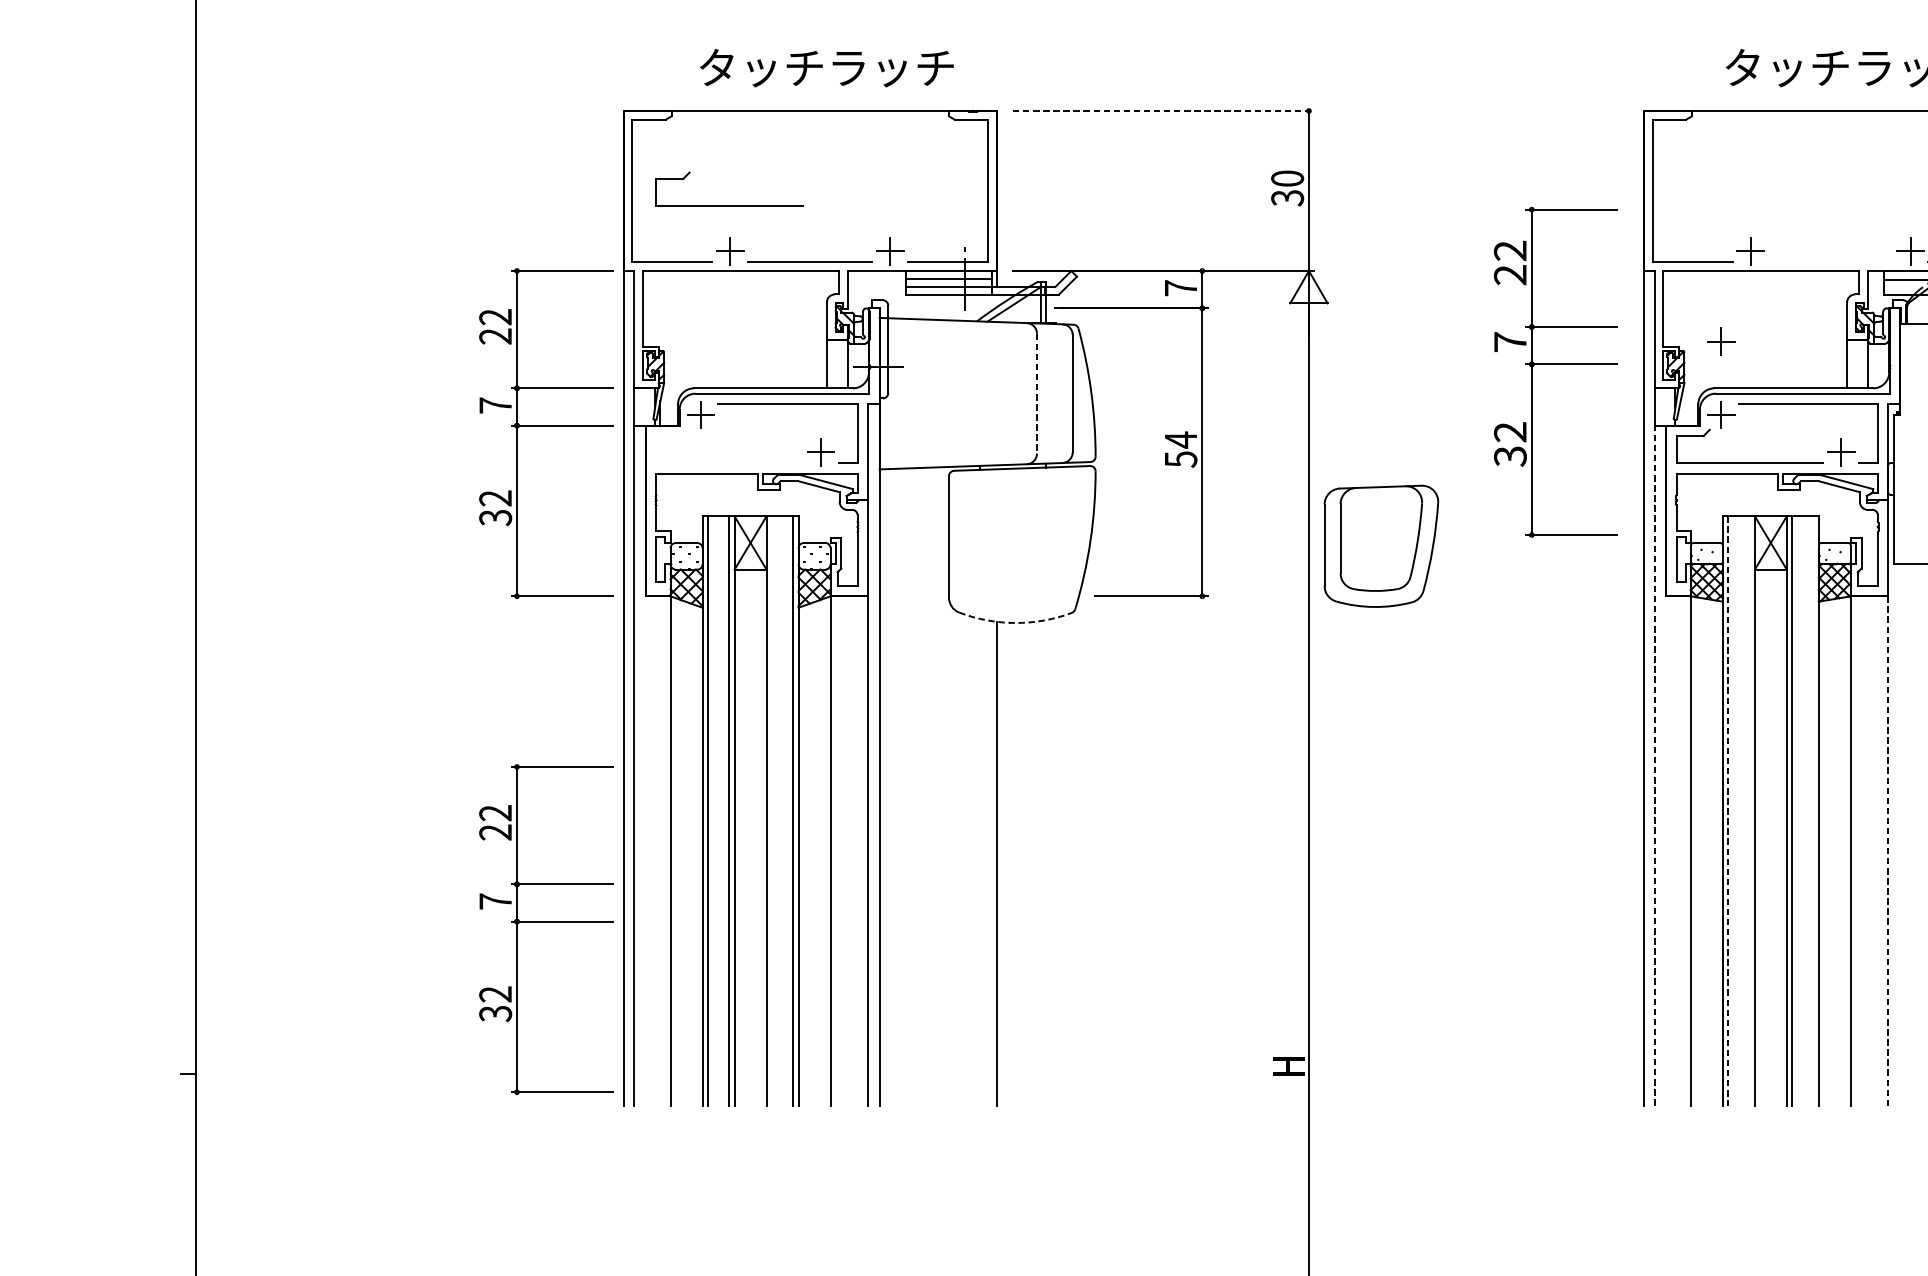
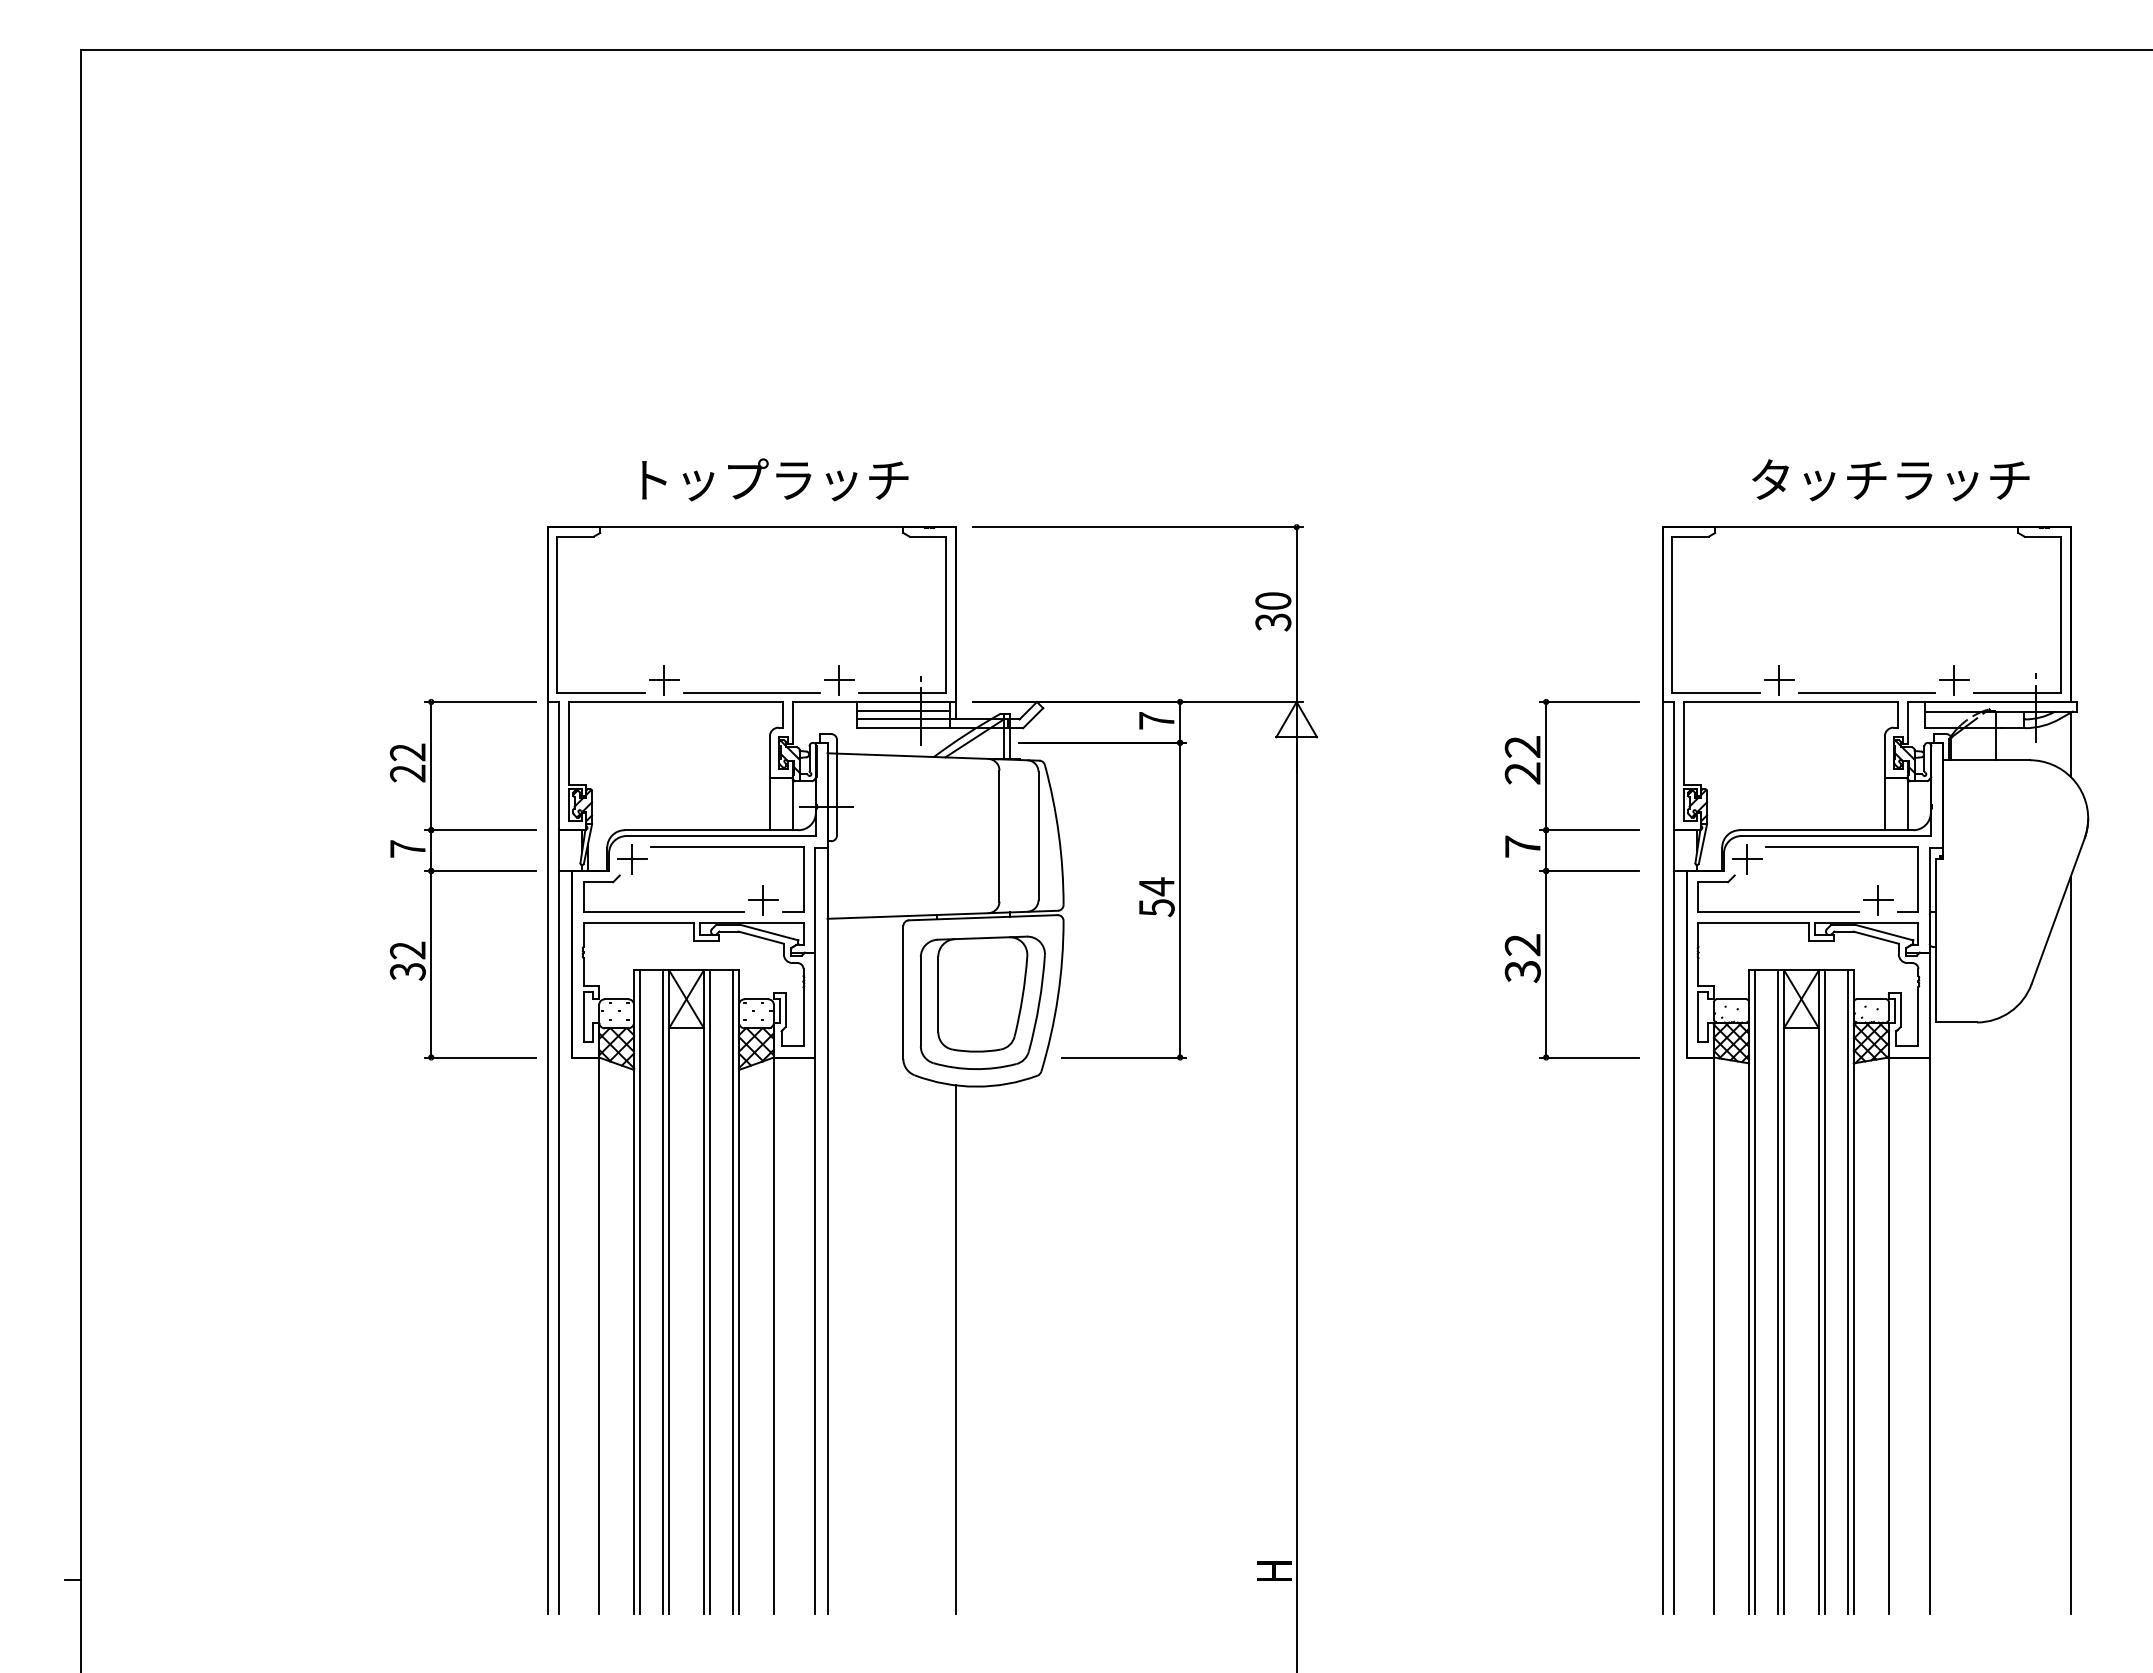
text: (762, 66) -> (699, 478), タッチラッチ -> トップラッチ
line: (1163, 111) -> (1137, 527), dashed -> solid
part: (729, 205) -> (663, 911), moved
line: (1830, 262) -> (1866, 692), added
part: (1721, 341) -> (1747, 779), removed
part: (1554, 364) -> (1571, 871), moved
line: (1036, 394) -> (999, 836), dashed -> solid
part: (1381, 545) -> (982, 1002), moved
arc: (1015, 622) -> (976, 1086), dashed -> solid
line: (1654, 765) -> (1674, 1242), dashed -> solid
line: (771, 811) -> (709, 1292), added
line: (1727, 811) -> (1754, 1292), dashed -> solid
line: (1749, 811) -> (1778, 1292), added
line: (1813, 811) -> (1848, 1292), added
line: (1888, 851) -> (1929, 1336), dashed -> solid
part: (545, 922) -> (462, 1413), removed

